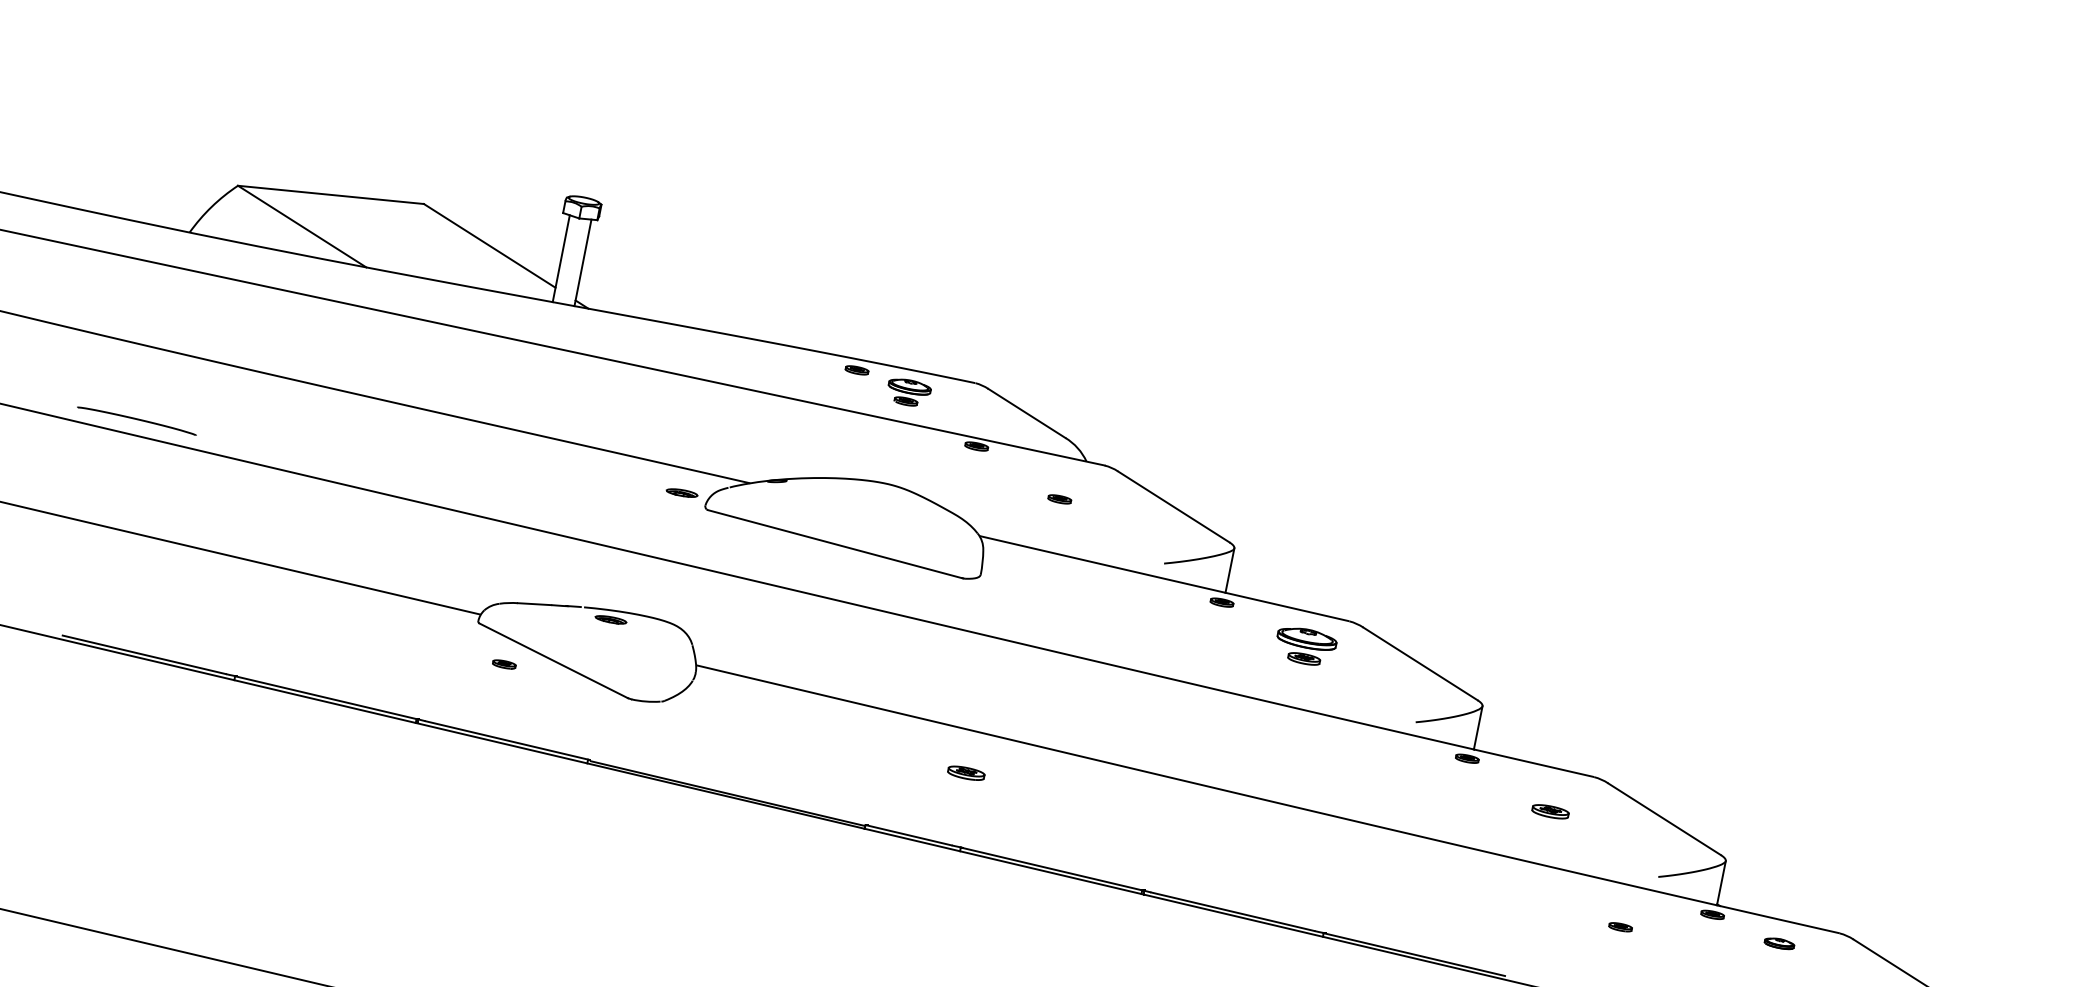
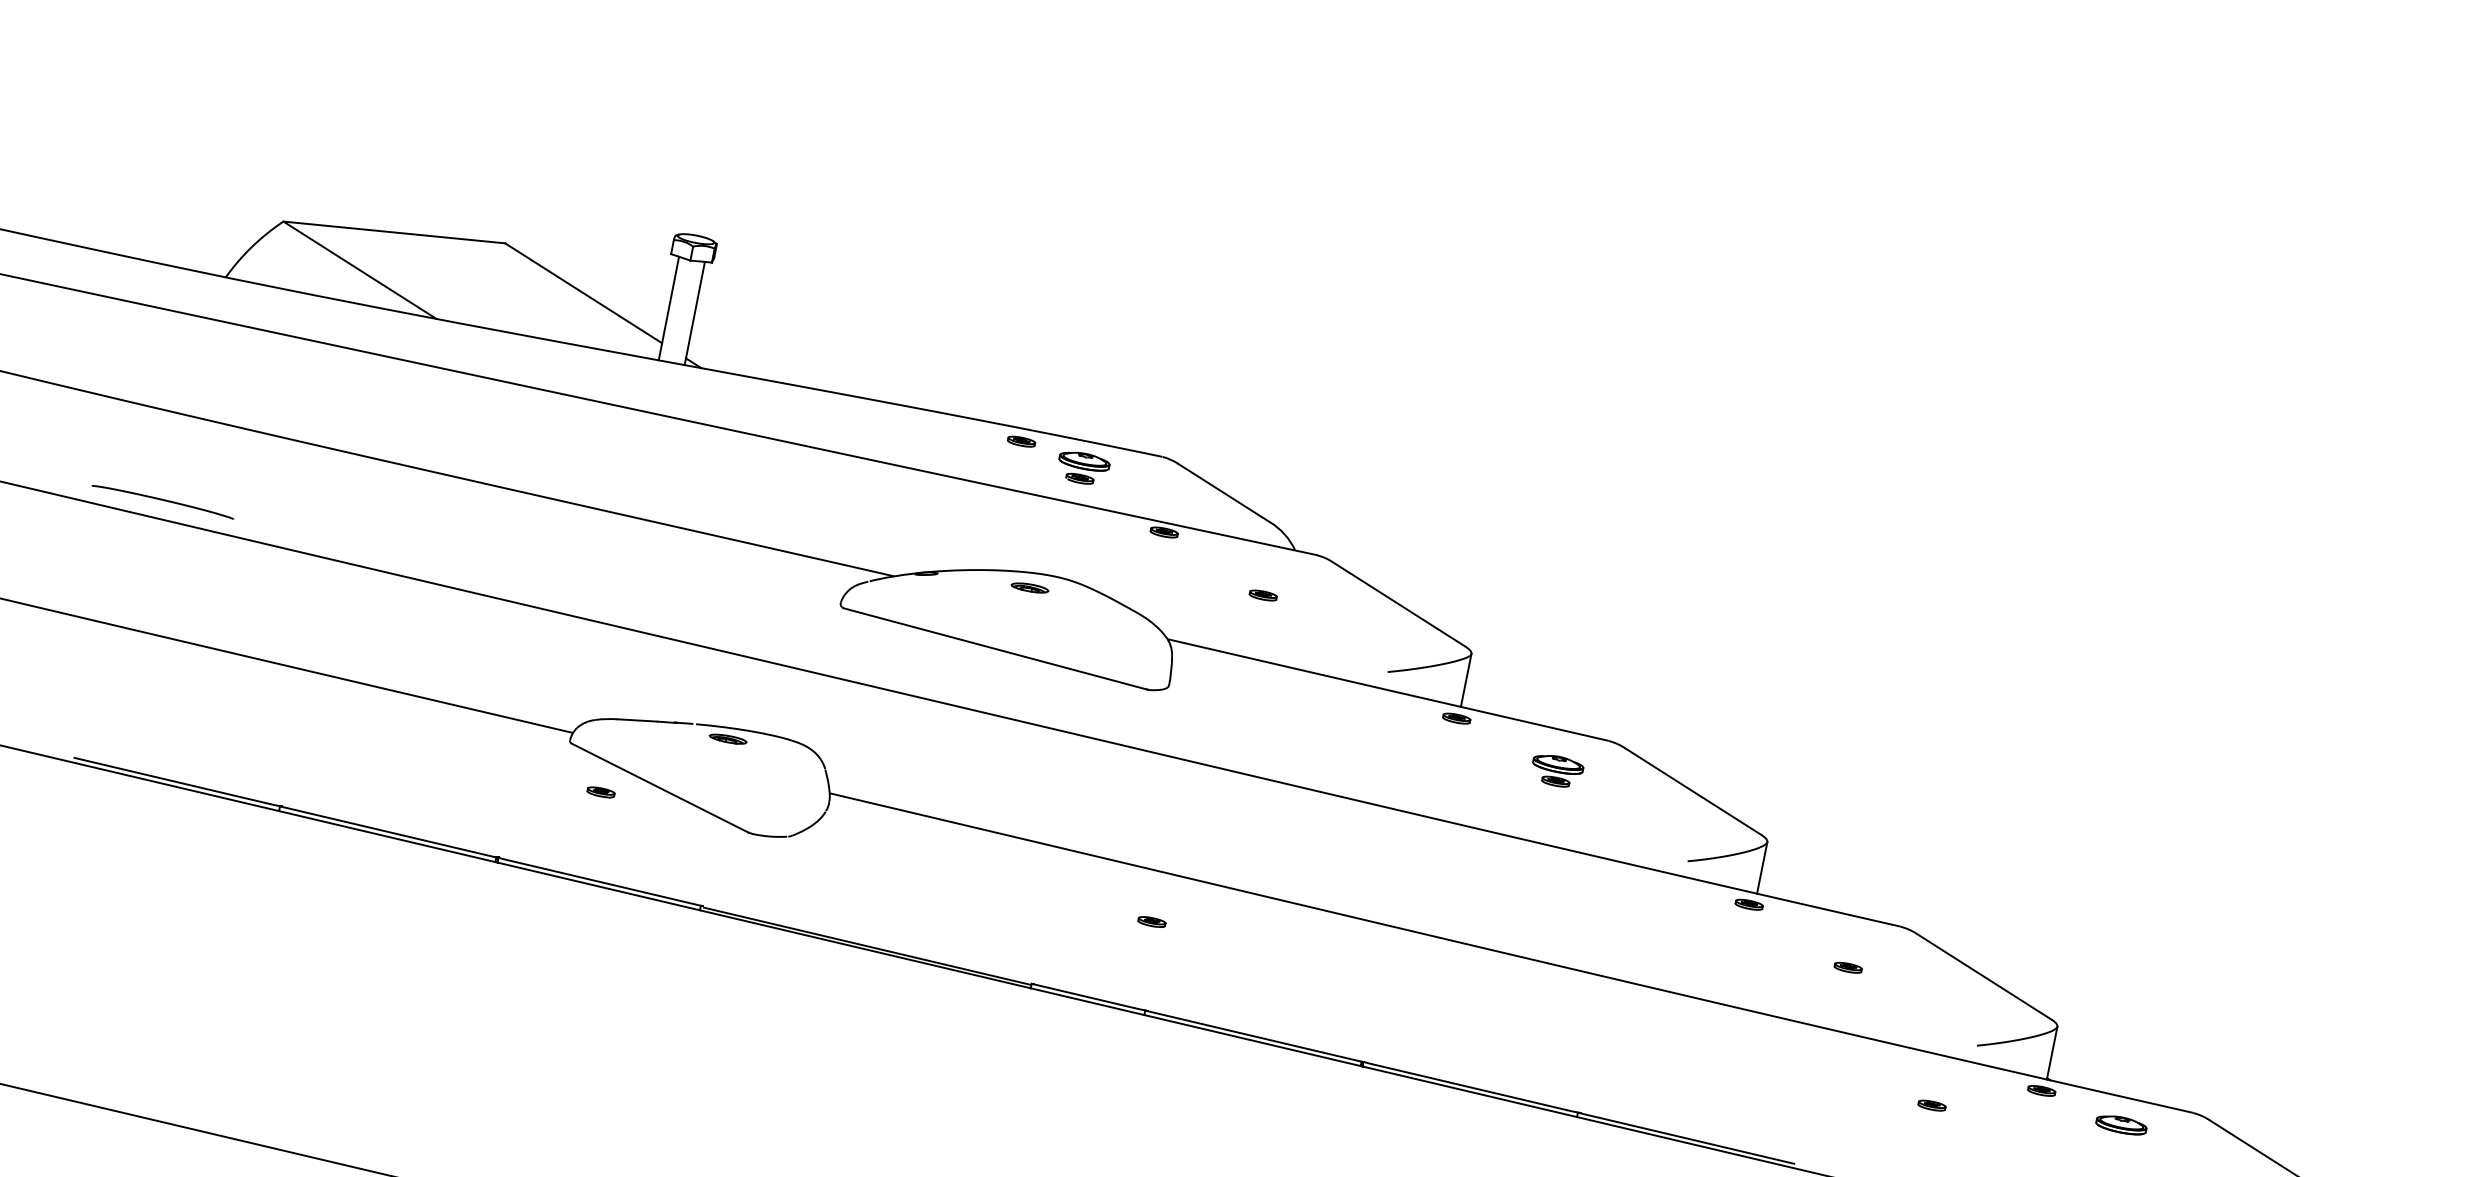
part: (681, 492) -> (1029, 587), moved
part: (1307, 646) -> (1558, 771), size x0.71
part: (966, 772) -> (1151, 921), size x0.62
part: (1549, 811) -> (1847, 967), size x0.62
part: (1779, 943) -> (2121, 1125), size x1.43

